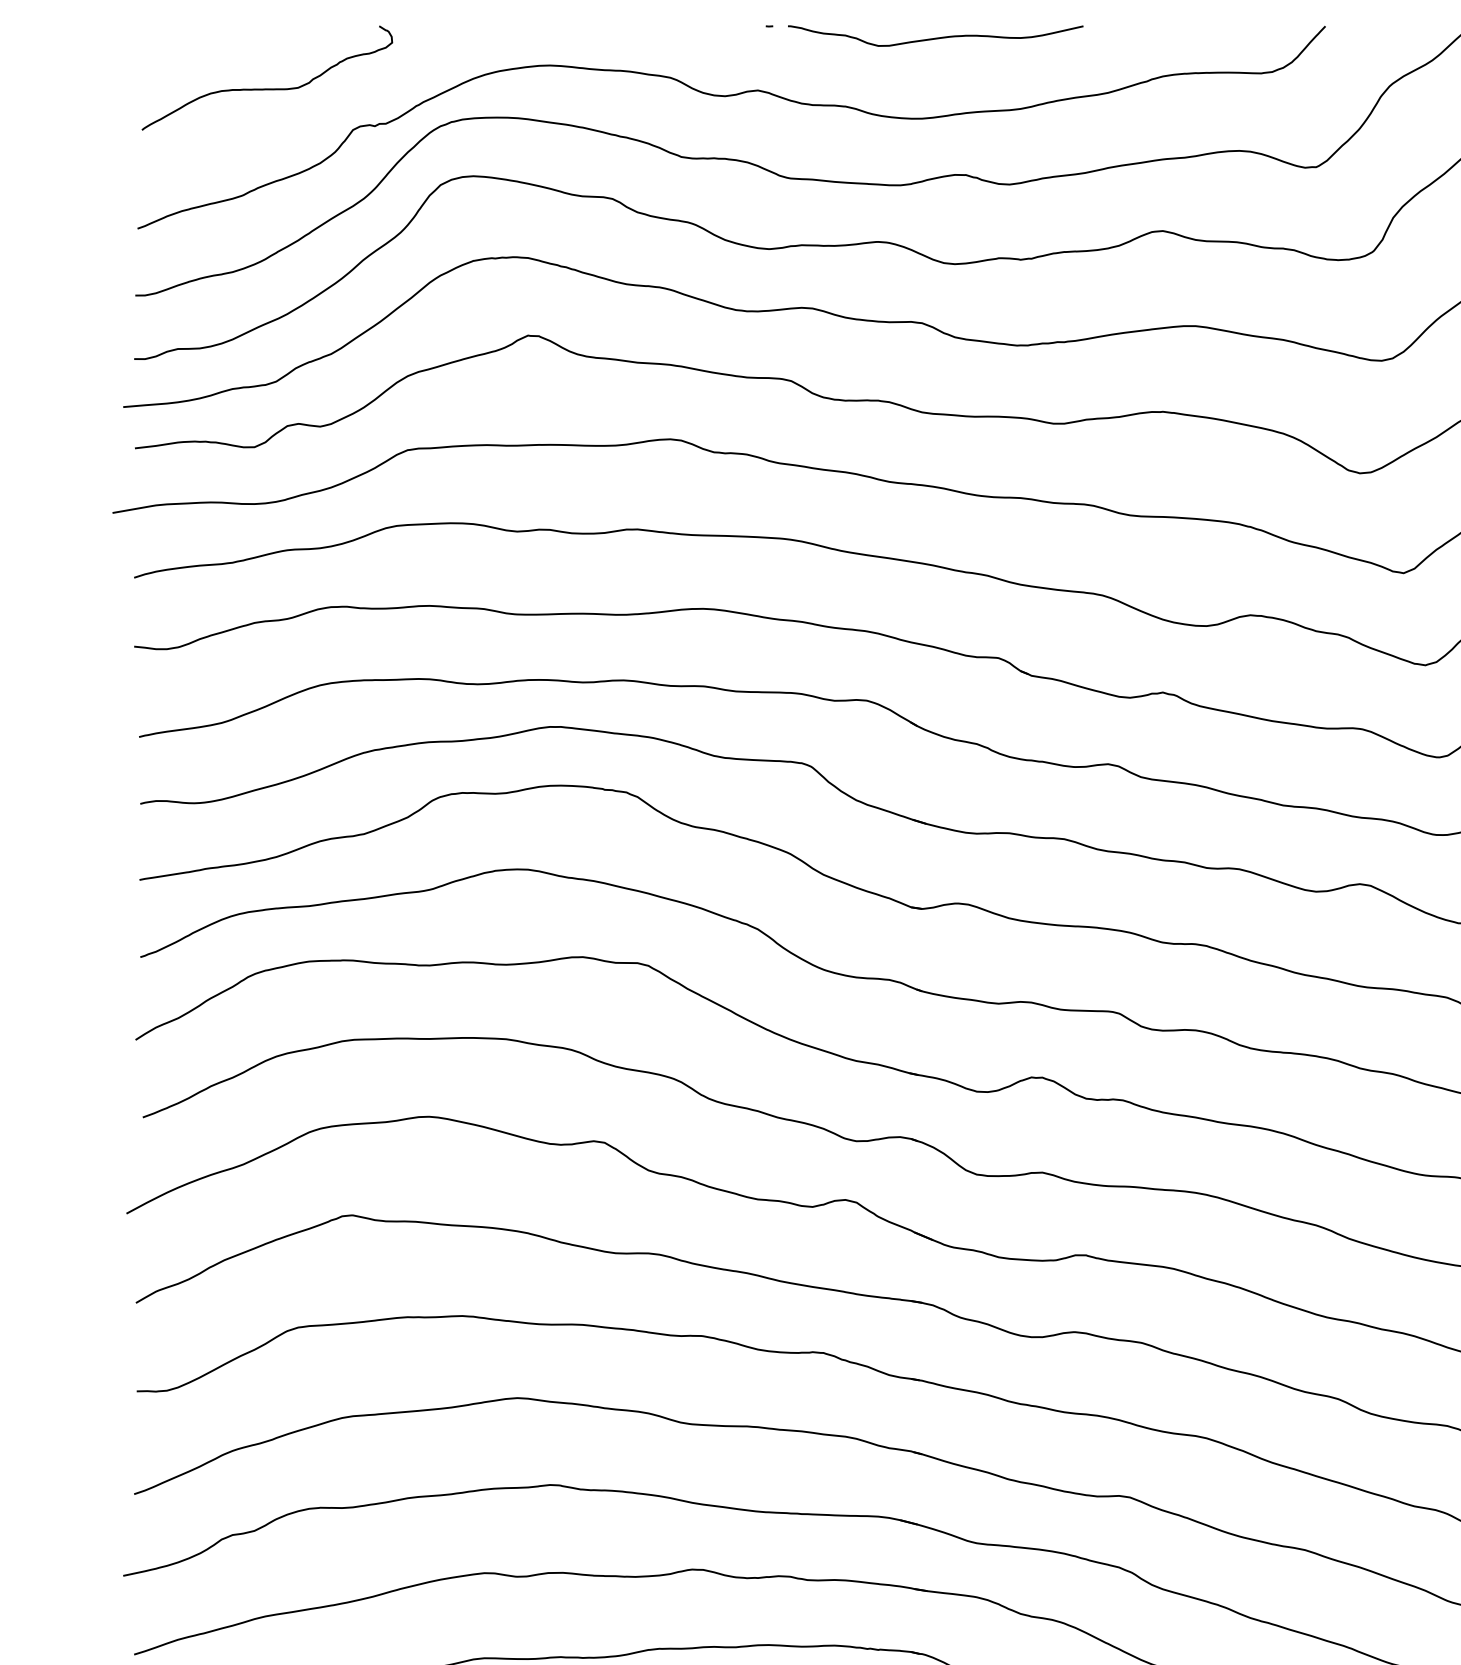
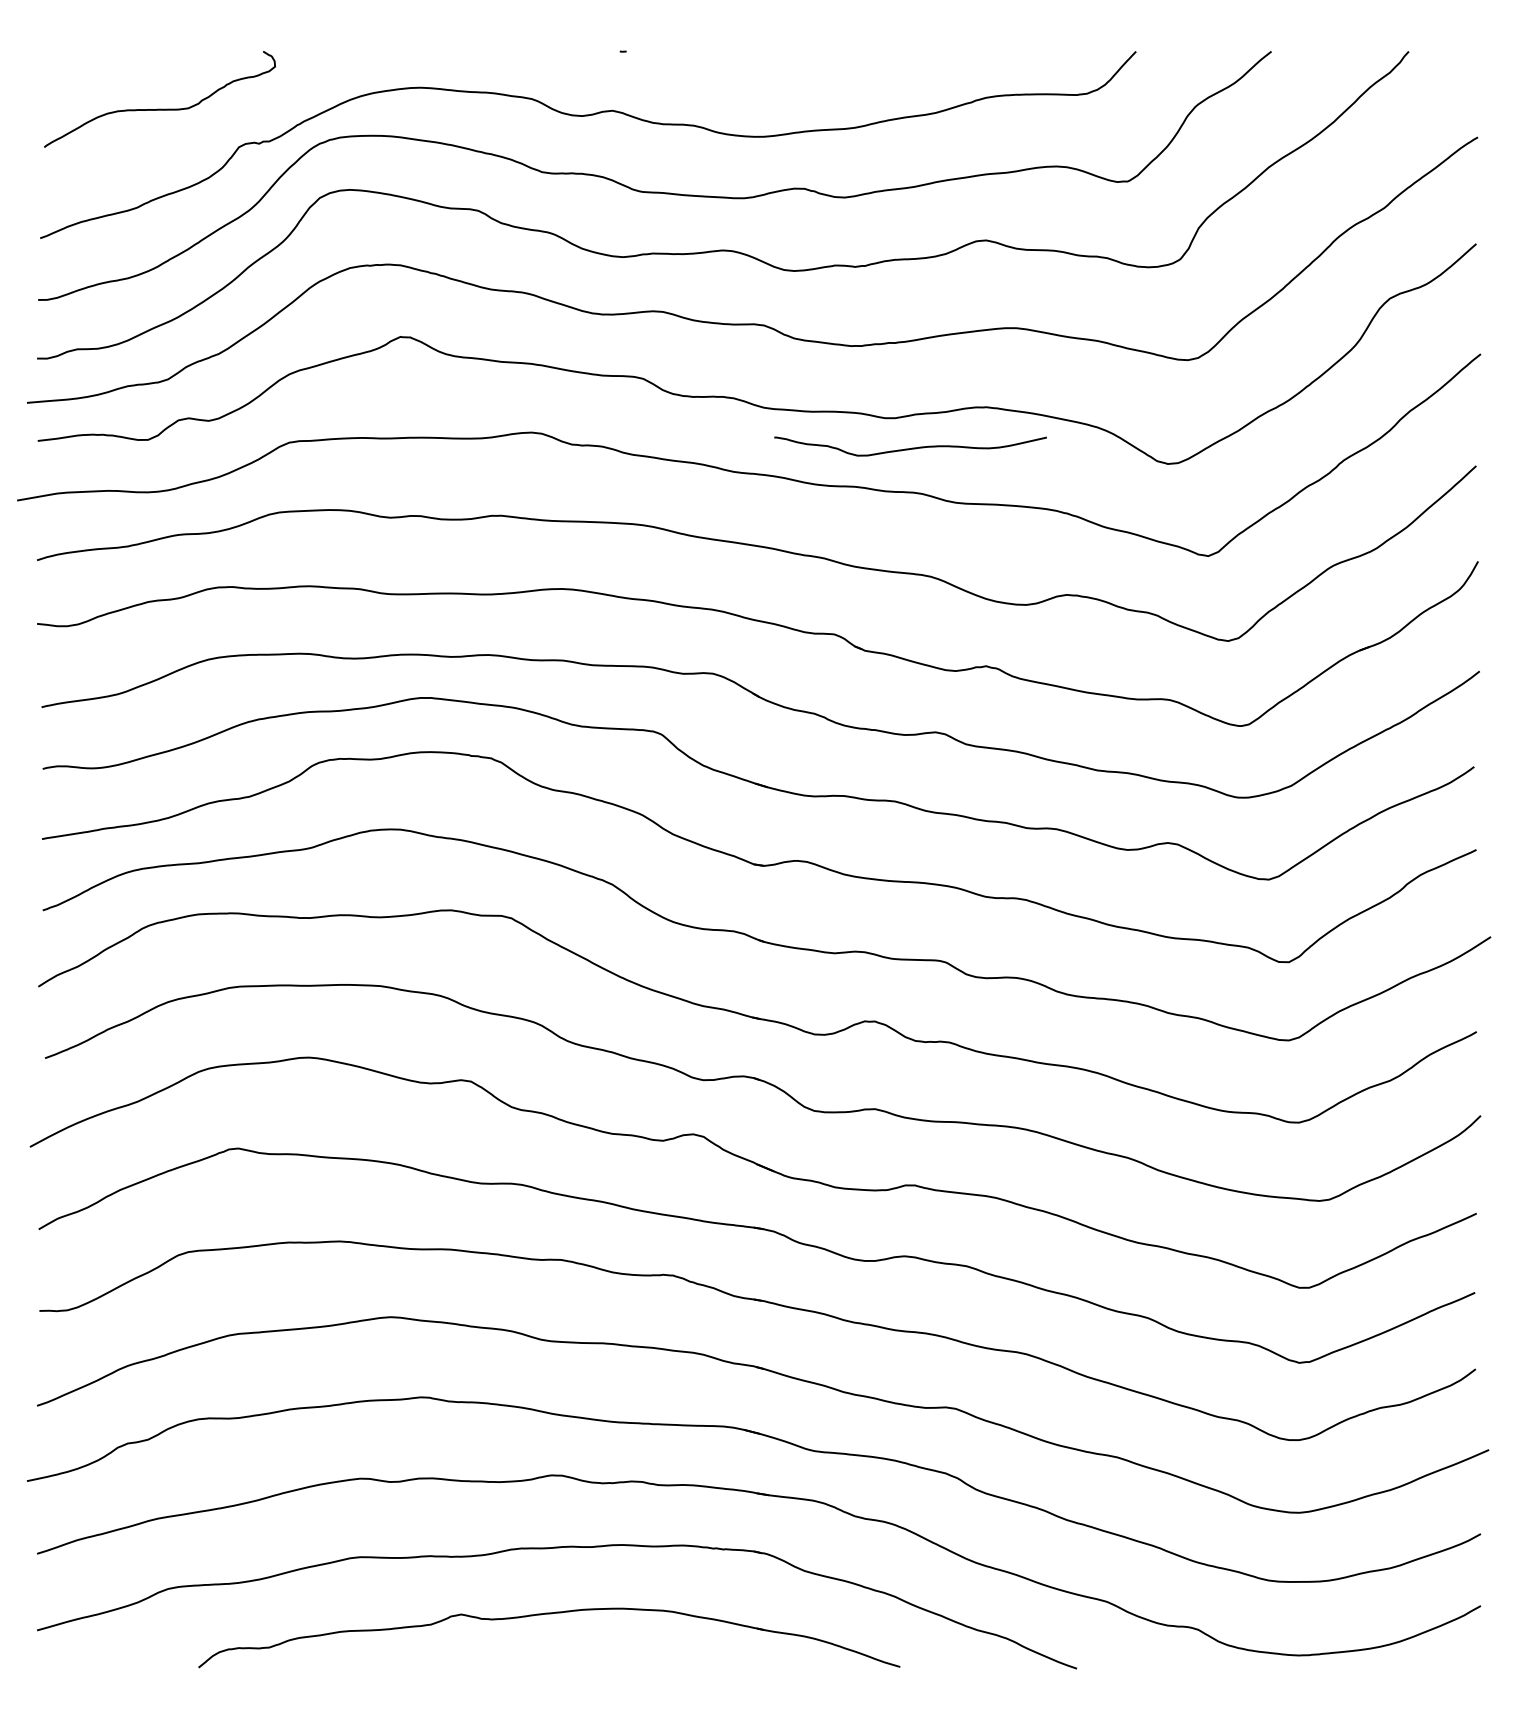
curve: (936, 37) -> (911, 447), moved

